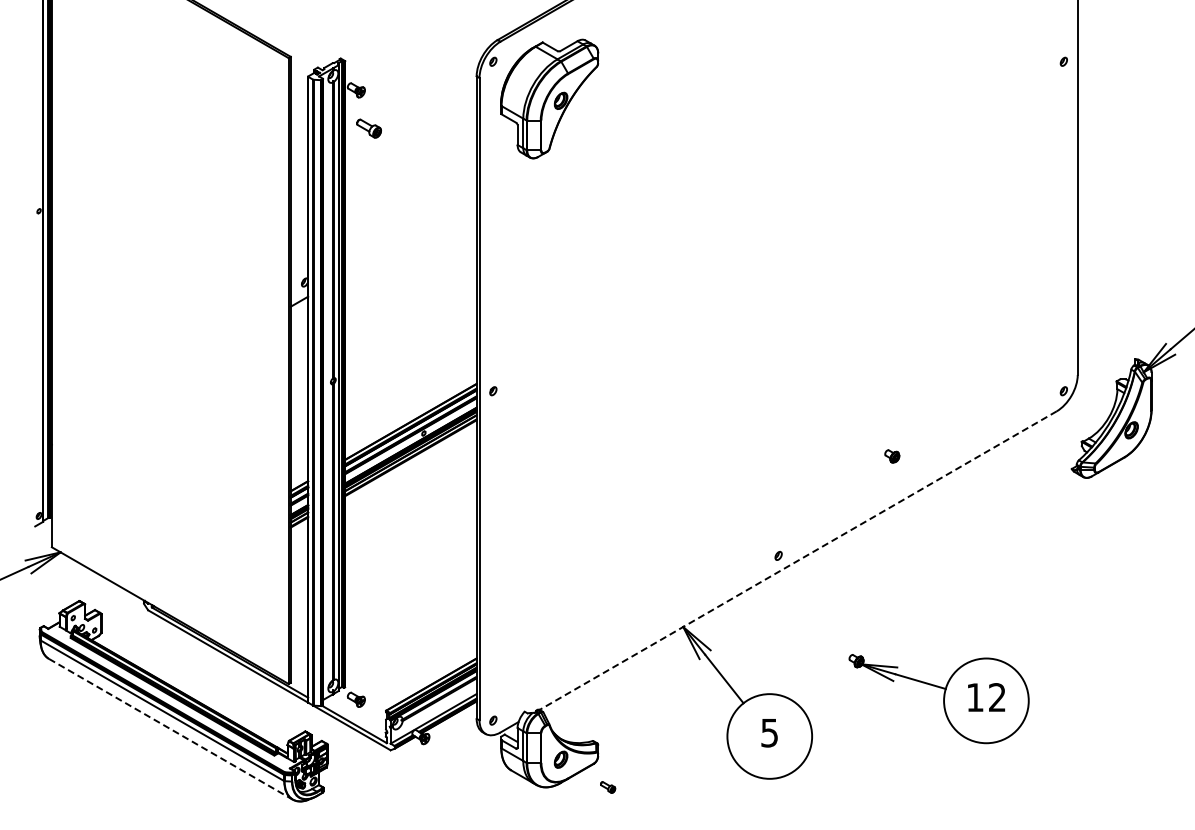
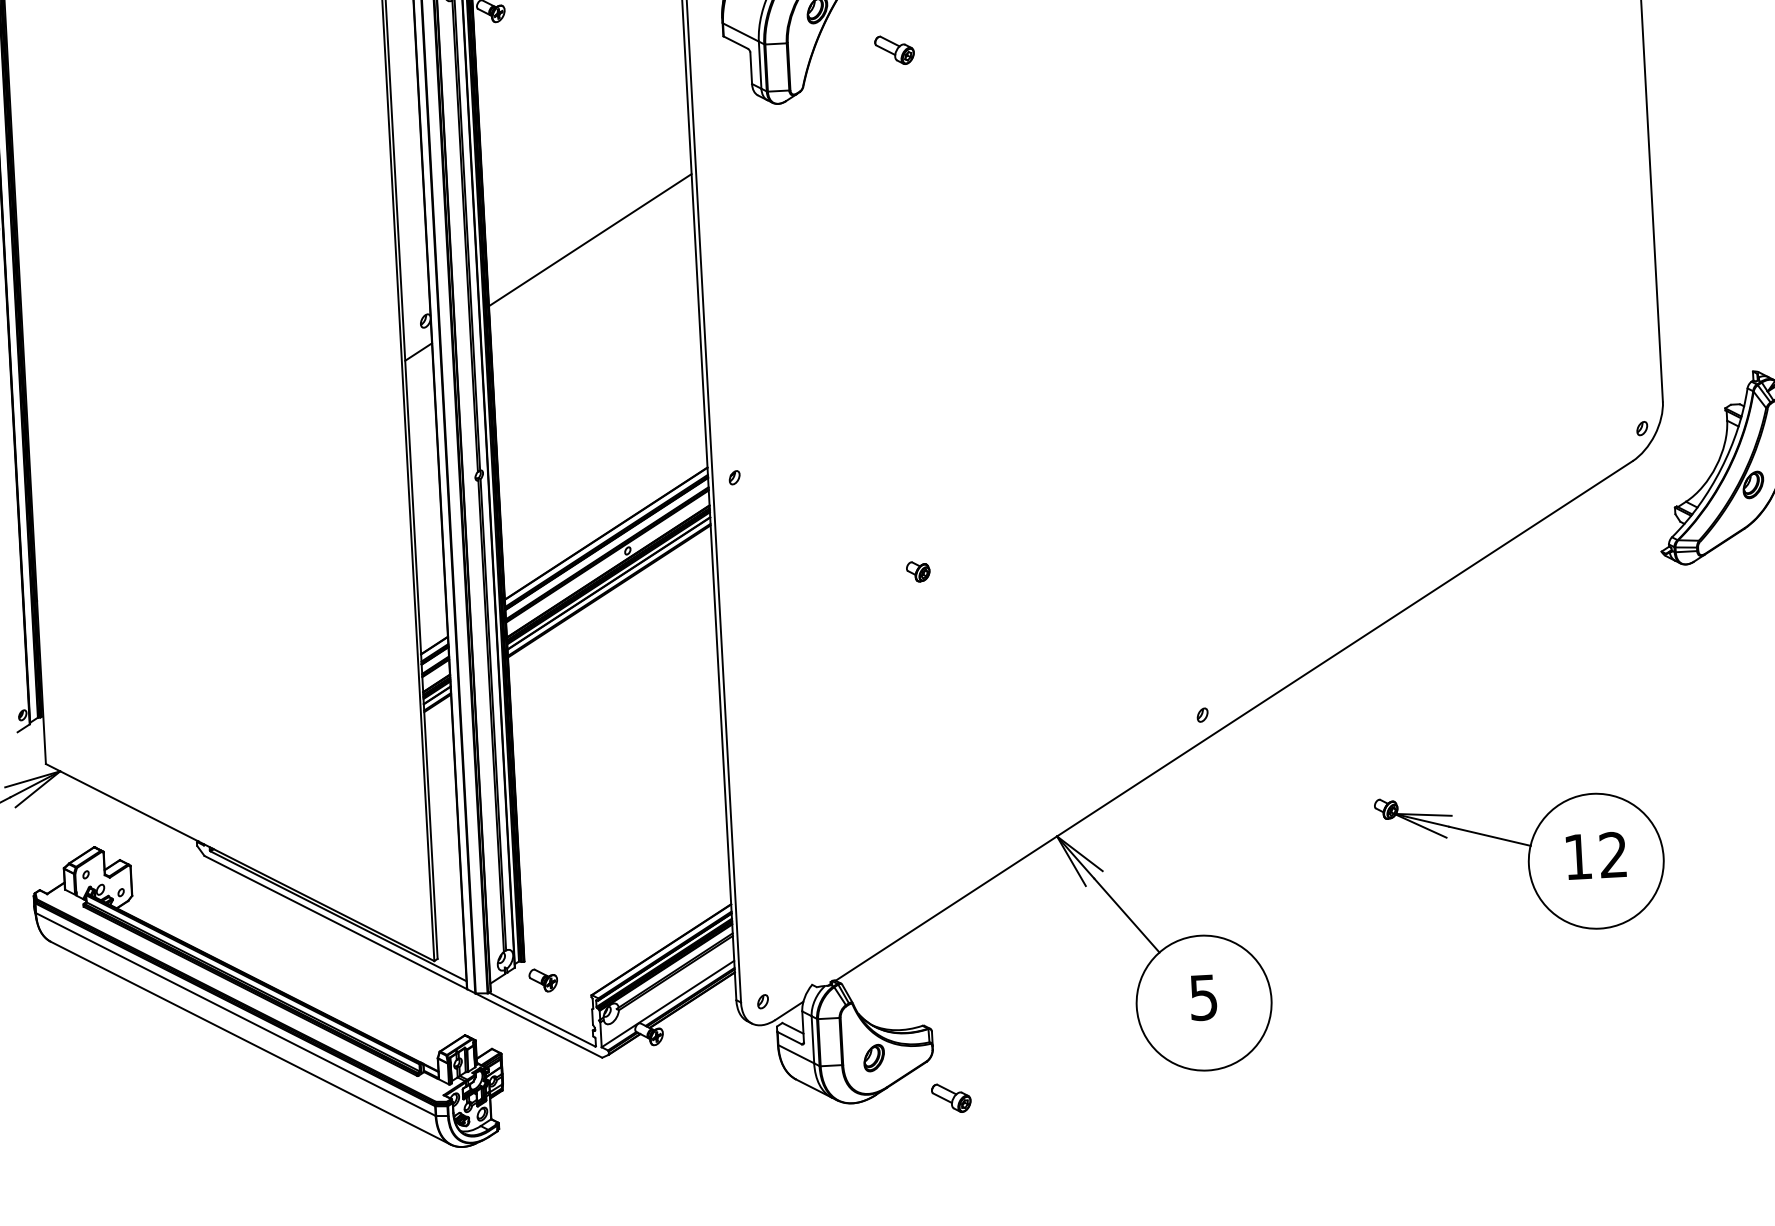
part: (368, 128) -> (893, 49), moved
line: (410, 237) -> (589, 240), added
part: (892, 456) -> (918, 571), moved
line: (798, 560) -> (1234, 720), dashed -> solid
part: (938, 699) -> (1519, 863), moved
line: (170, 729) -> (250, 1043), dashed -> solid
part: (607, 787) -> (950, 1098), size x1.67

